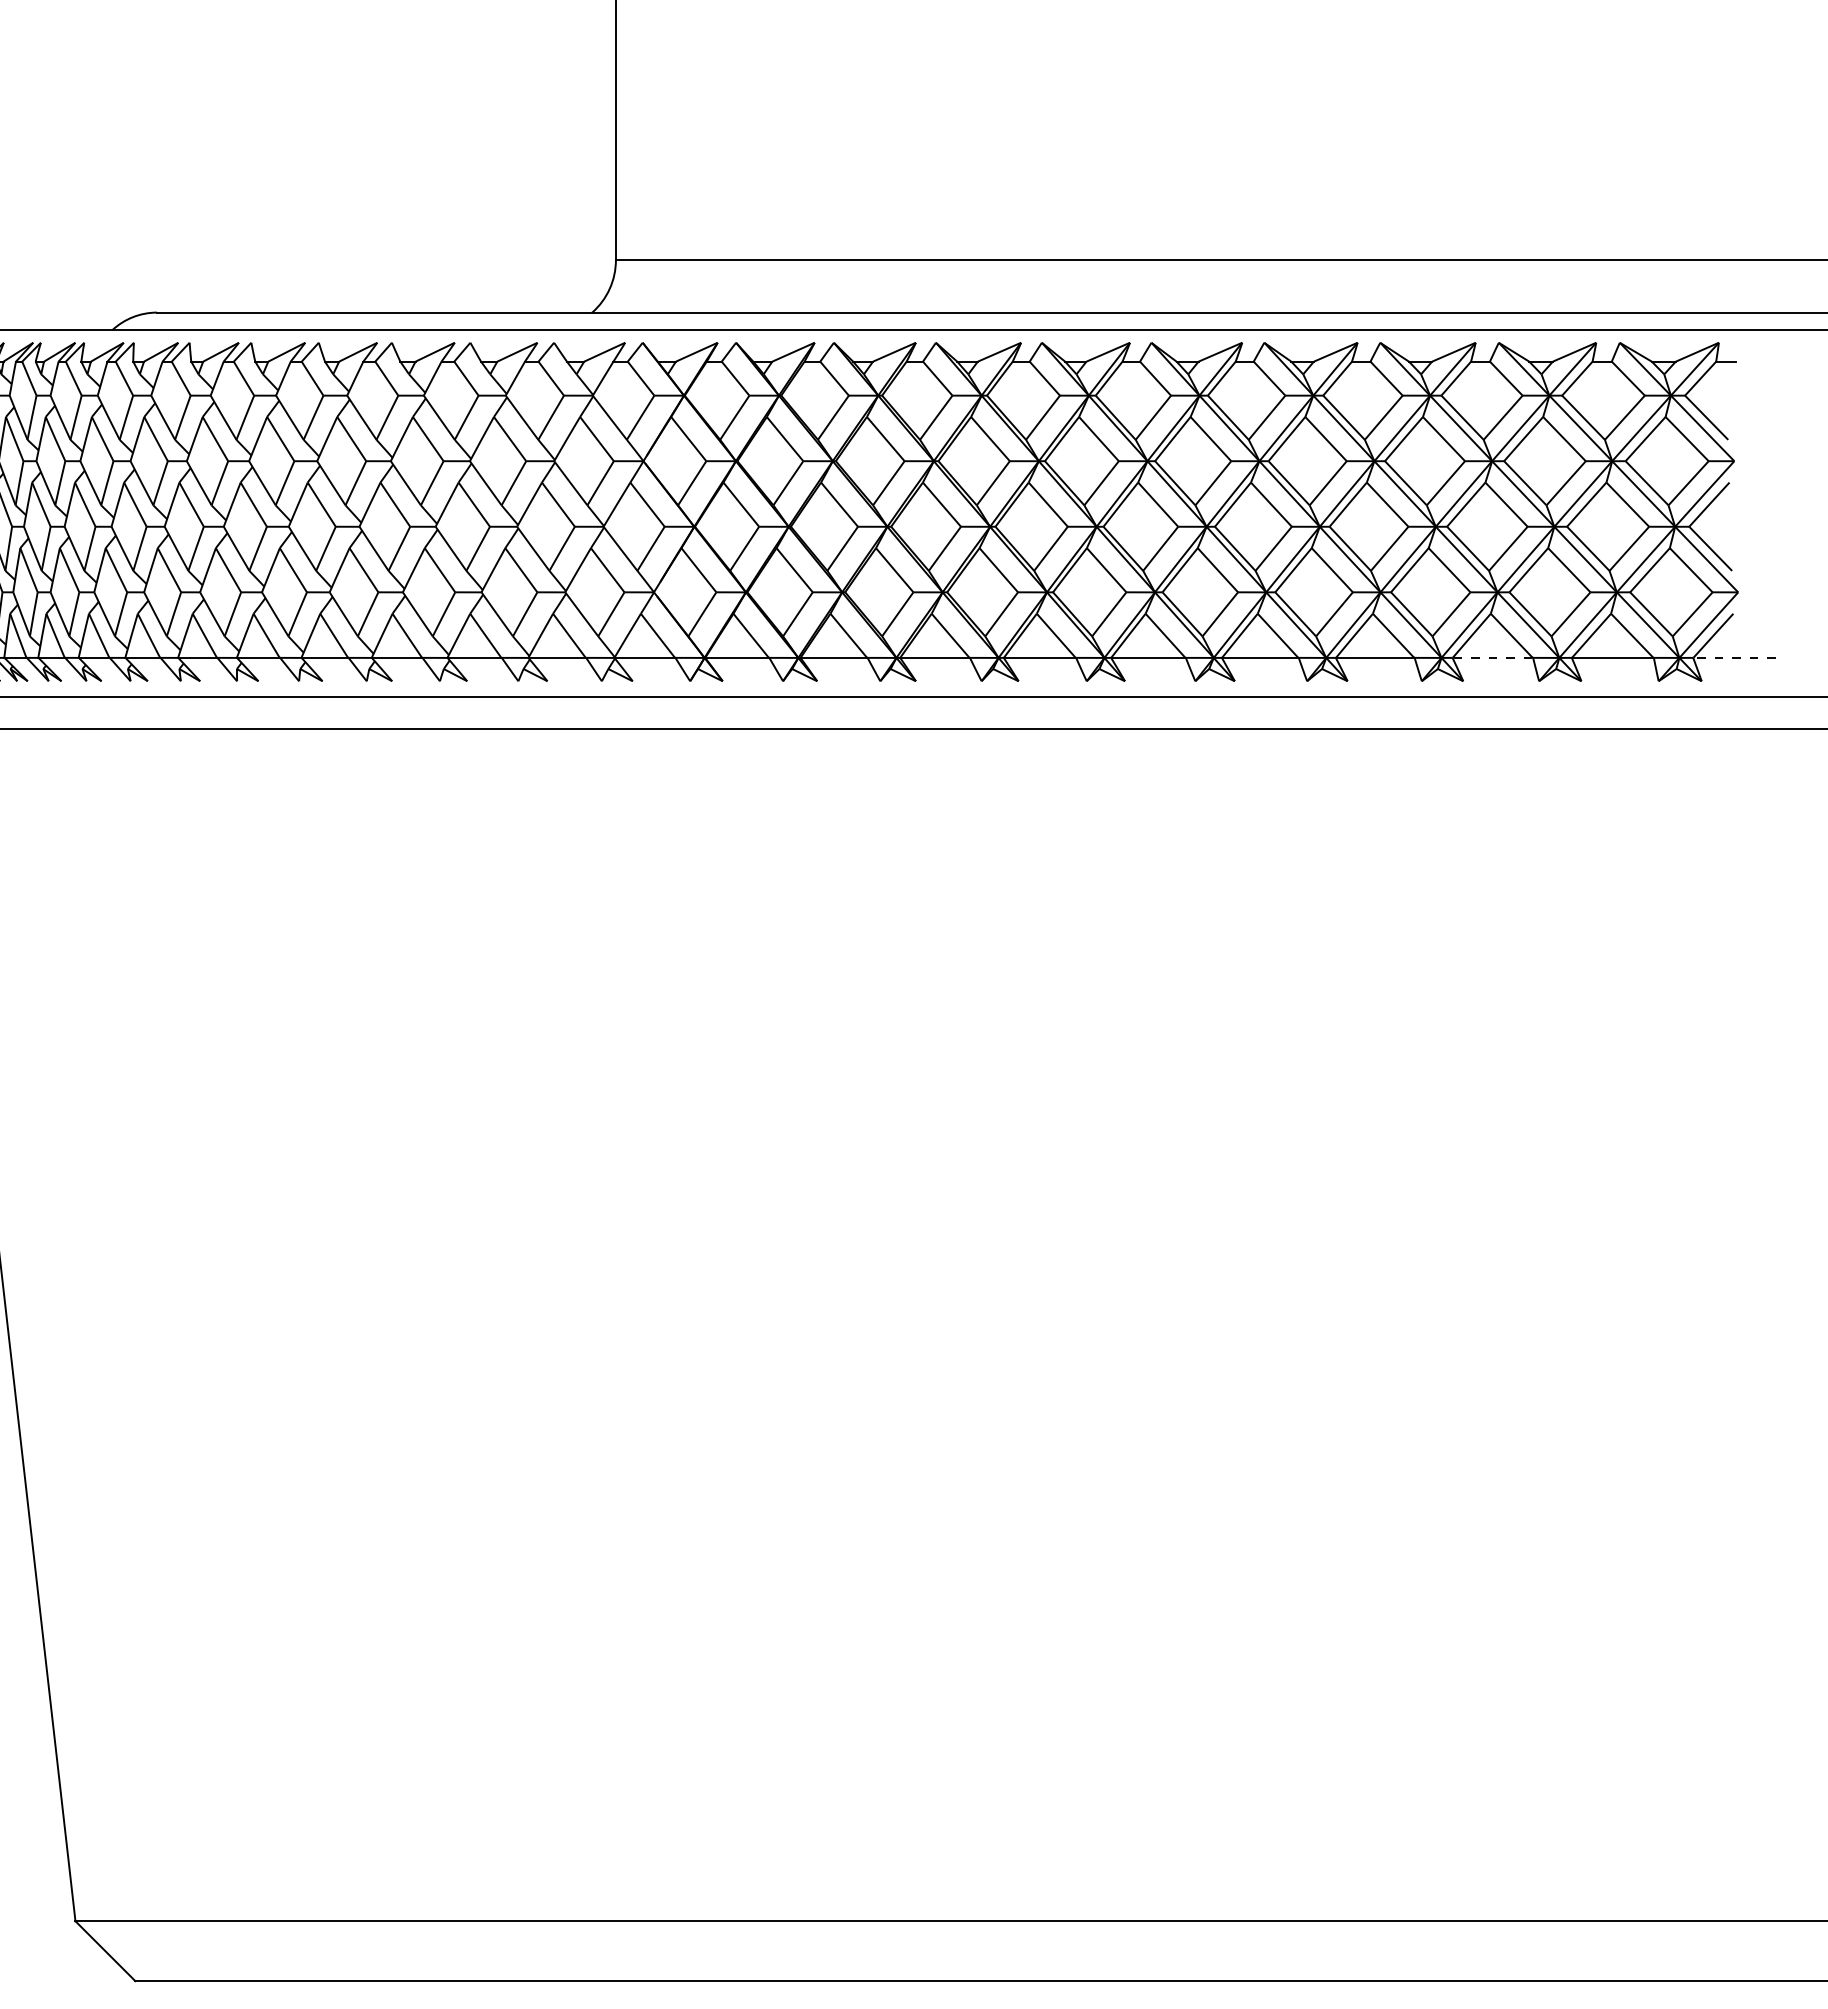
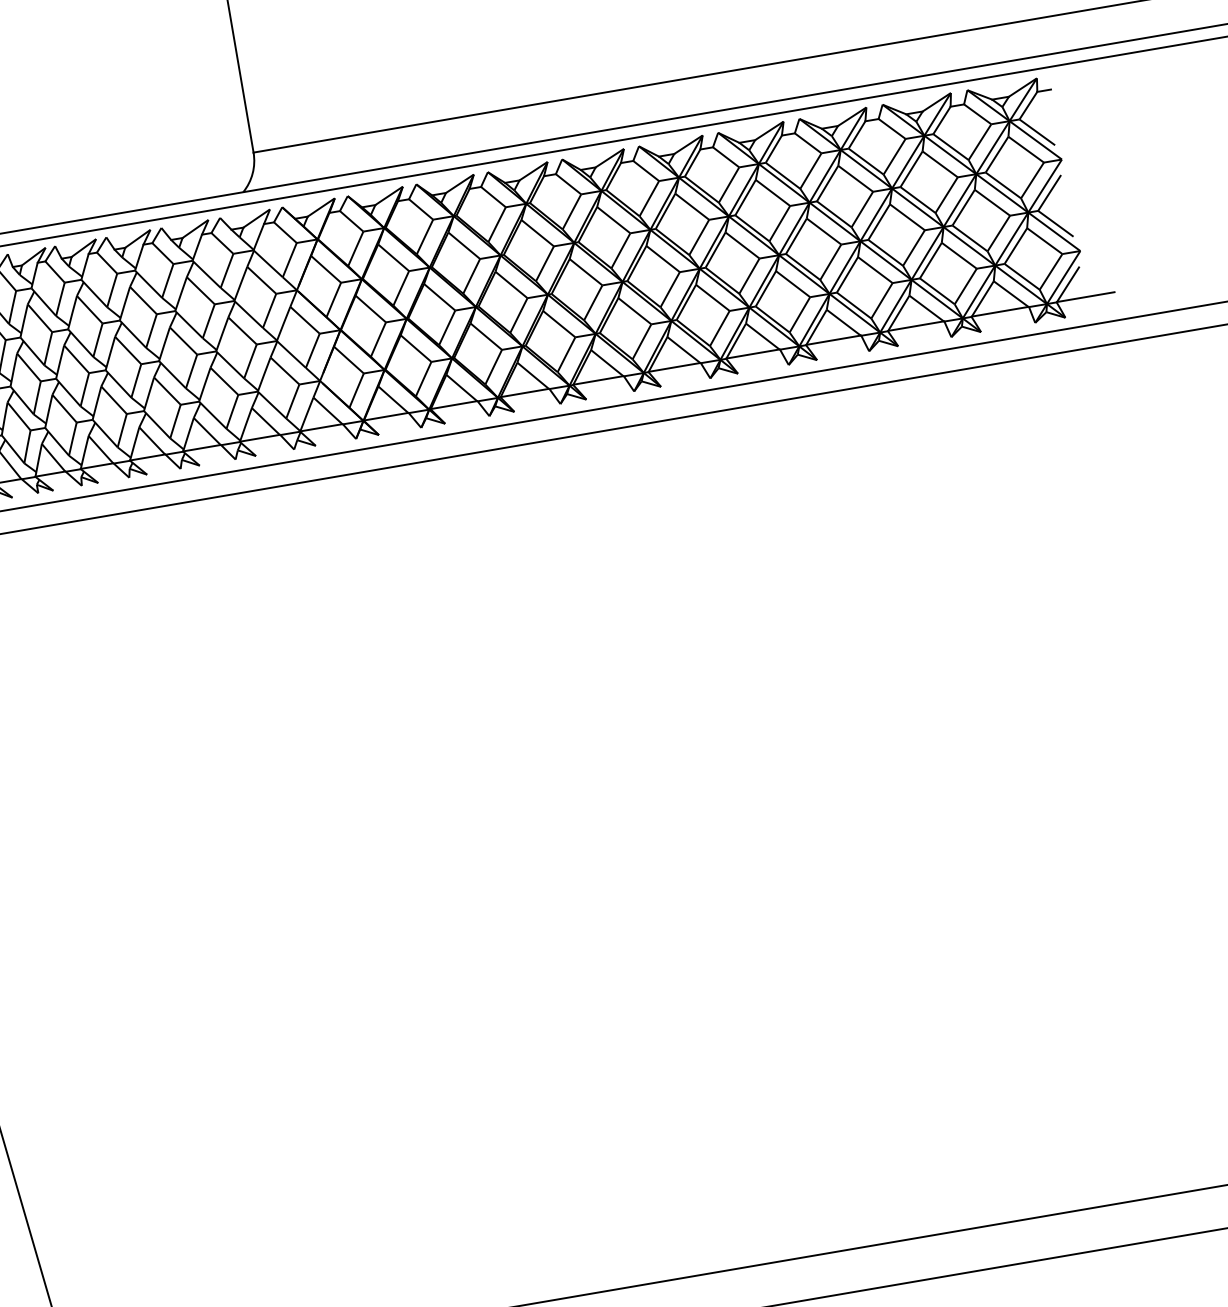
line: (1492, 657) -> (915, 326), dashed -> solid
line: (1734, 657) -> (1085, 297), dashed -> solid

